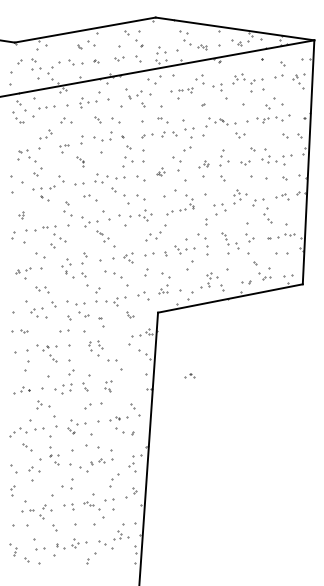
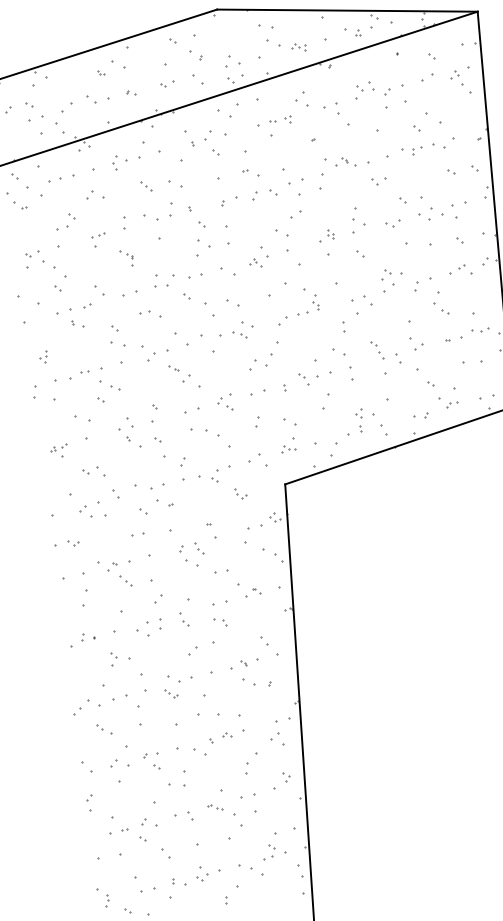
part: (160, 171) -> (258, 256), size x1.67
part: (107, 259) -> (192, 409), size x0.62
part: (23, 273) -> (60, 450), size x0.71
part: (101, 322) -> (212, 531), moved
part: (189, 375) -> (252, 591), moved
part: (108, 386) -> (221, 614), size x1.43
part: (54, 459) -> (152, 761), moved

